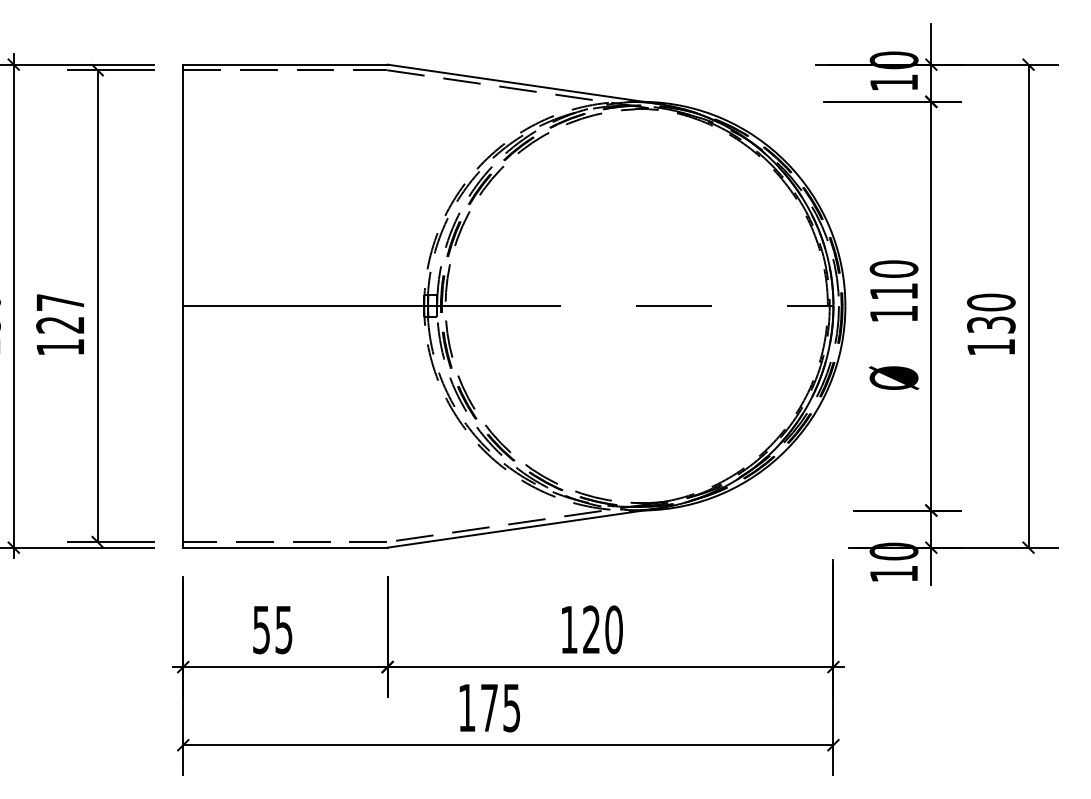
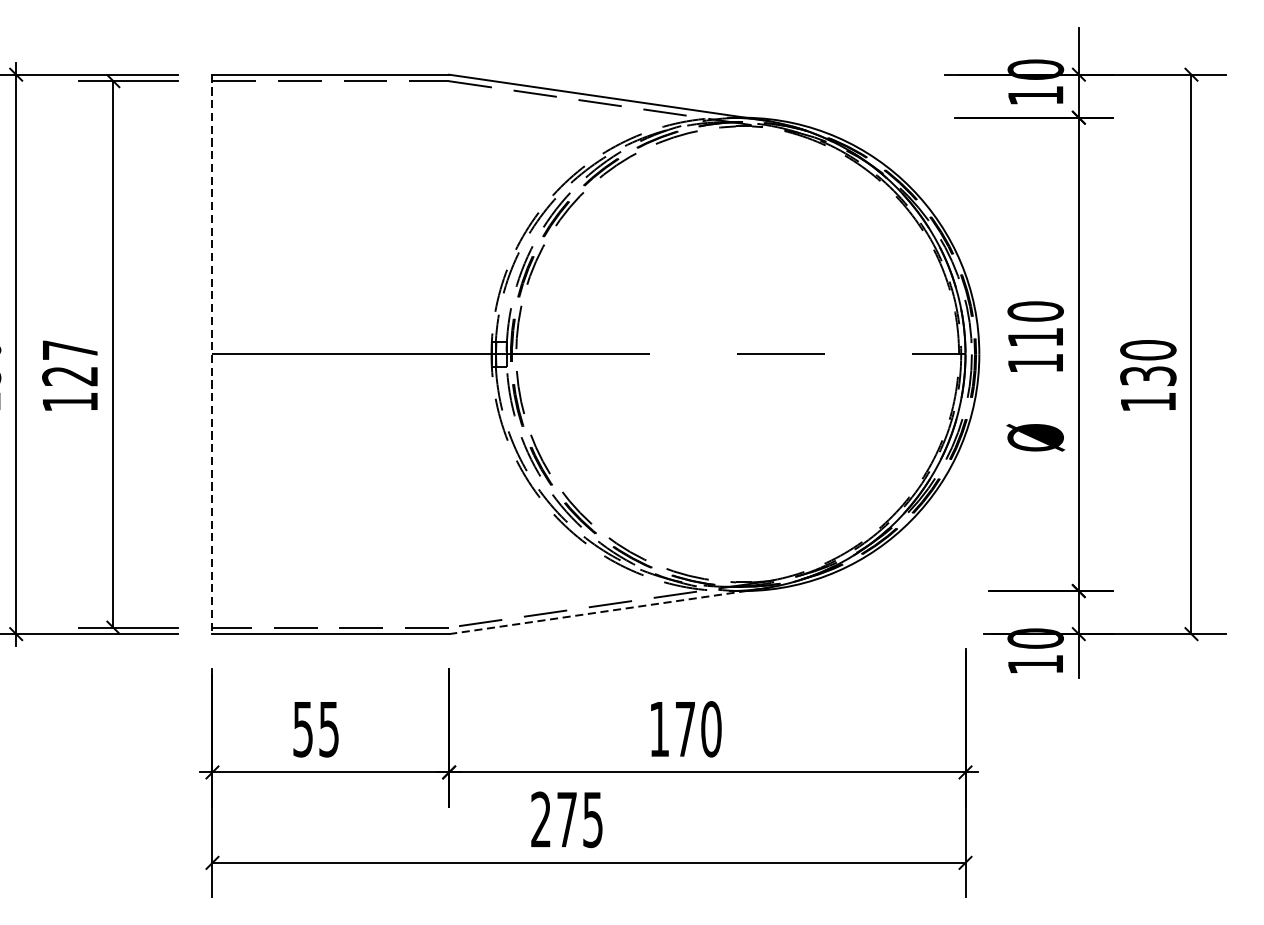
line: (183, 306) -> (212, 354), solid -> dashed
line: (523, 528) -> (606, 611), solid -> dashed
text: (591, 629) -> (685, 728), 120 -> 170
text: (466, 707) -> (540, 819), 175 -> 275

